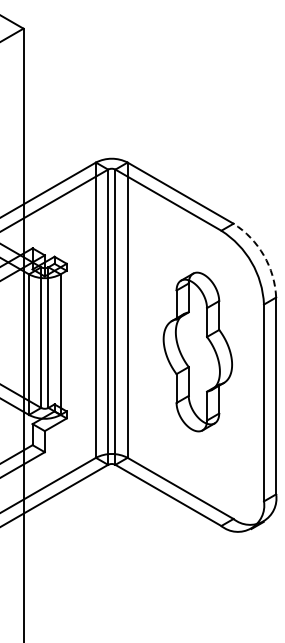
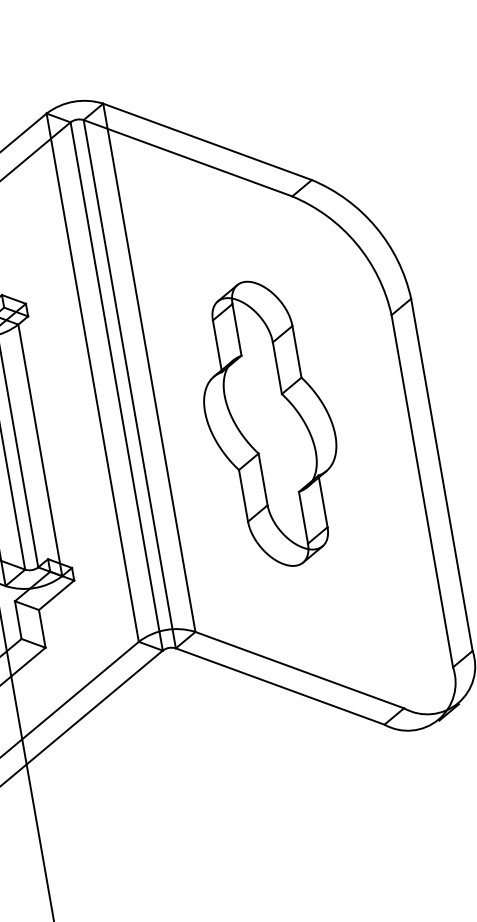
arc: (263, 255) -> (375, 227), dashed -> solid
part: (197, 351) -> (269, 423), moved

